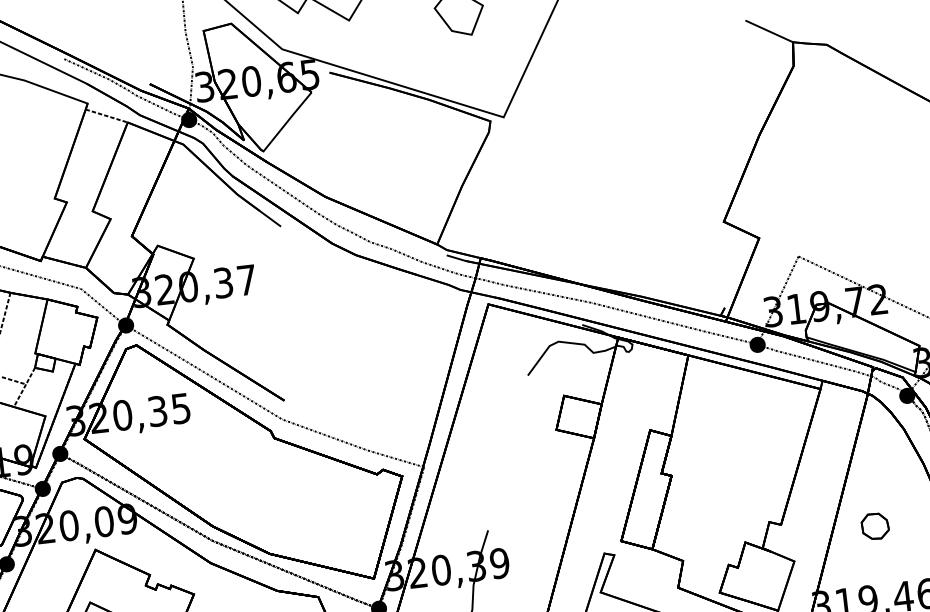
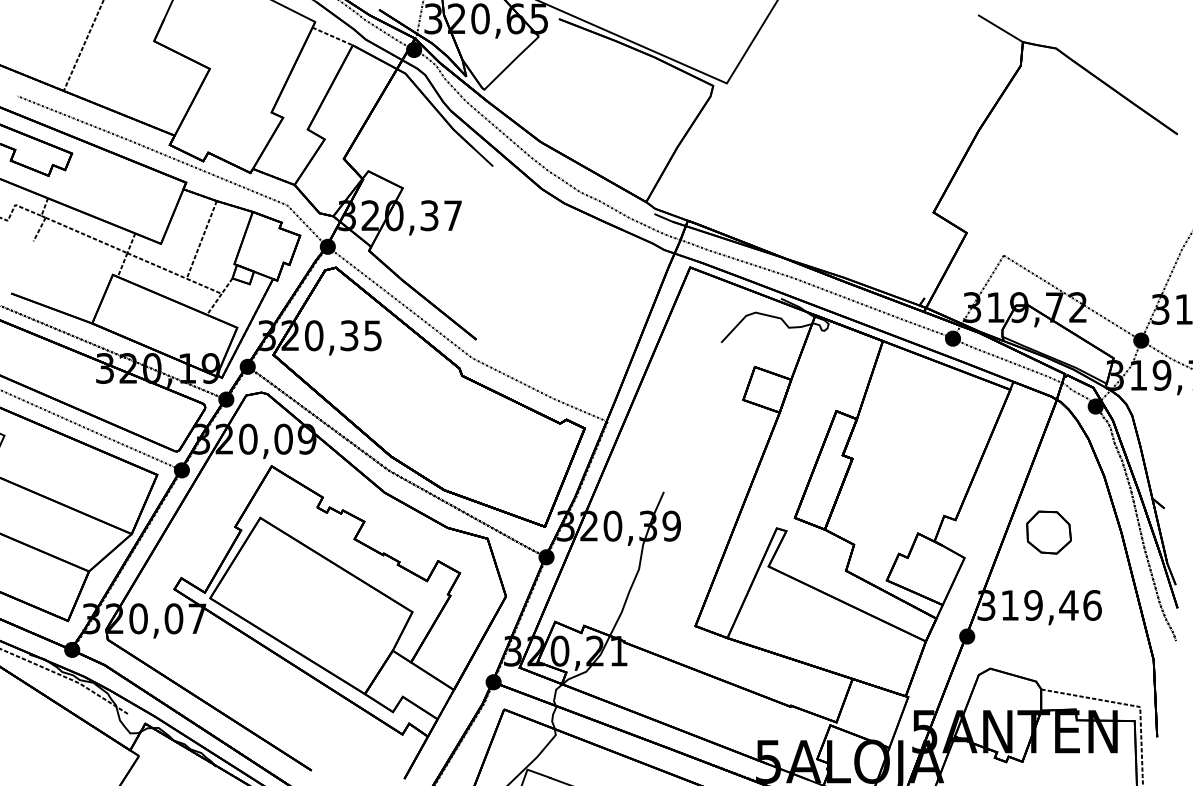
part: (874, 526) -> (1048, 532), size x1.67

